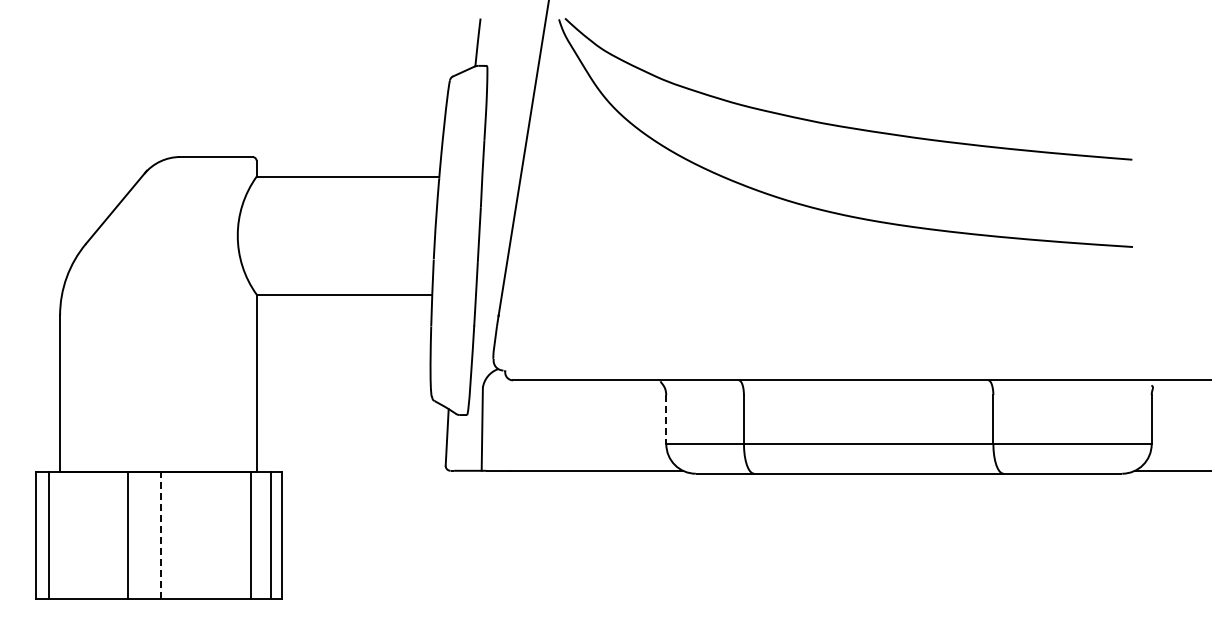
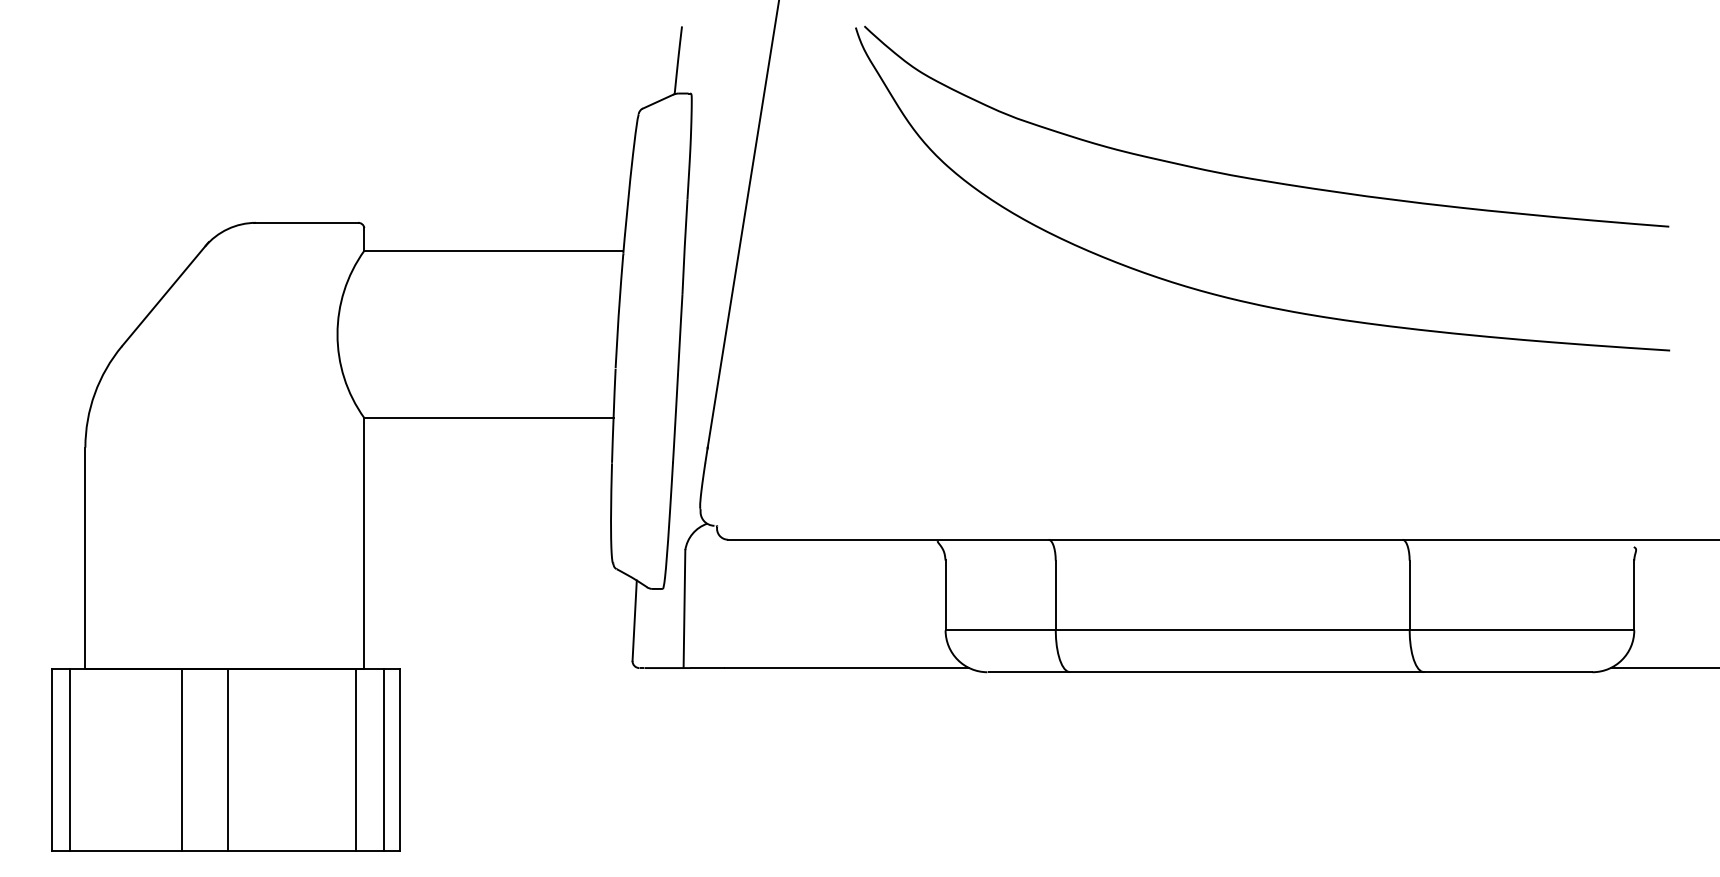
part: (845, 132) -> (1262, 188), moved
line: (666, 419) -> (945, 595), dashed -> solid
line: (160, 535) -> (227, 759), dashed -> solid

